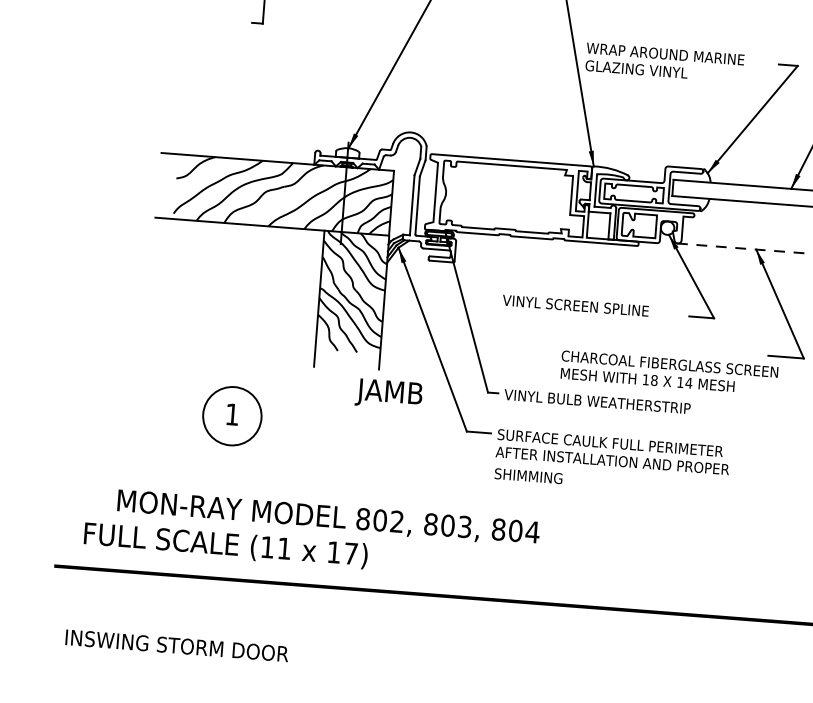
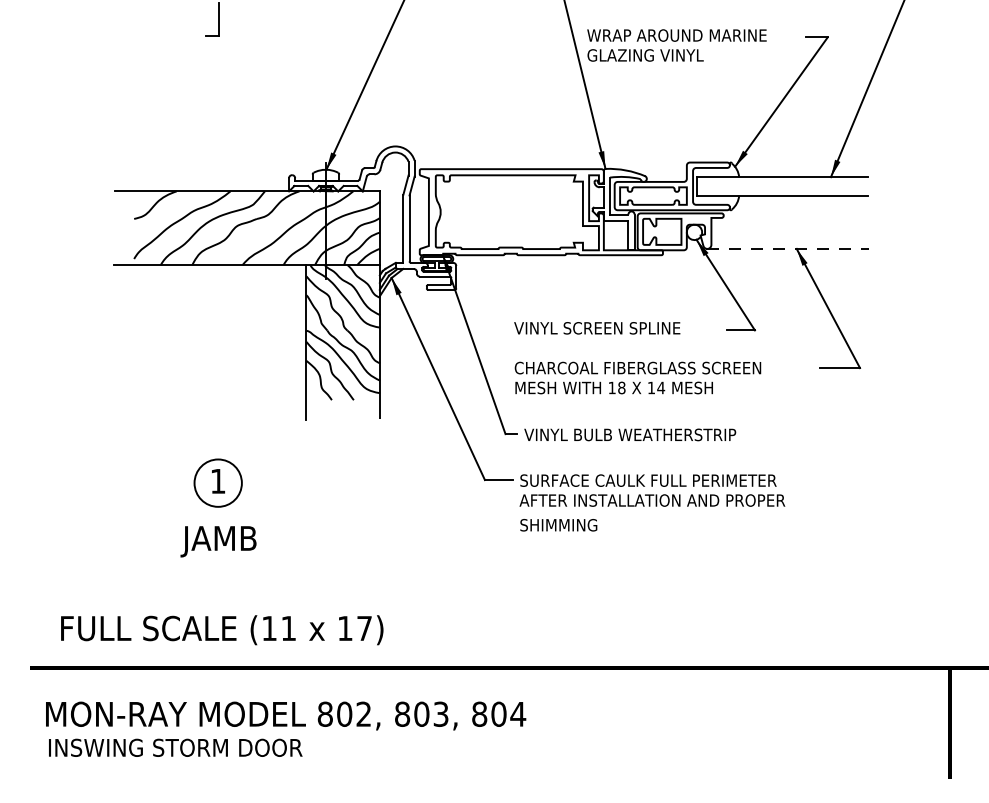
text: (668, 372) -> (637, 377), moved
text: (388, 394) -> (218, 541), moved
circle: (231, 415) -> (217, 482), size x0.71
text: (329, 517) -> (286, 715), moved

